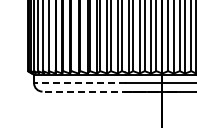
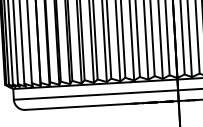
line: (79, 83) -> (72, 96), dashed -> solid
line: (85, 91) -> (80, 106), dashed -> solid

